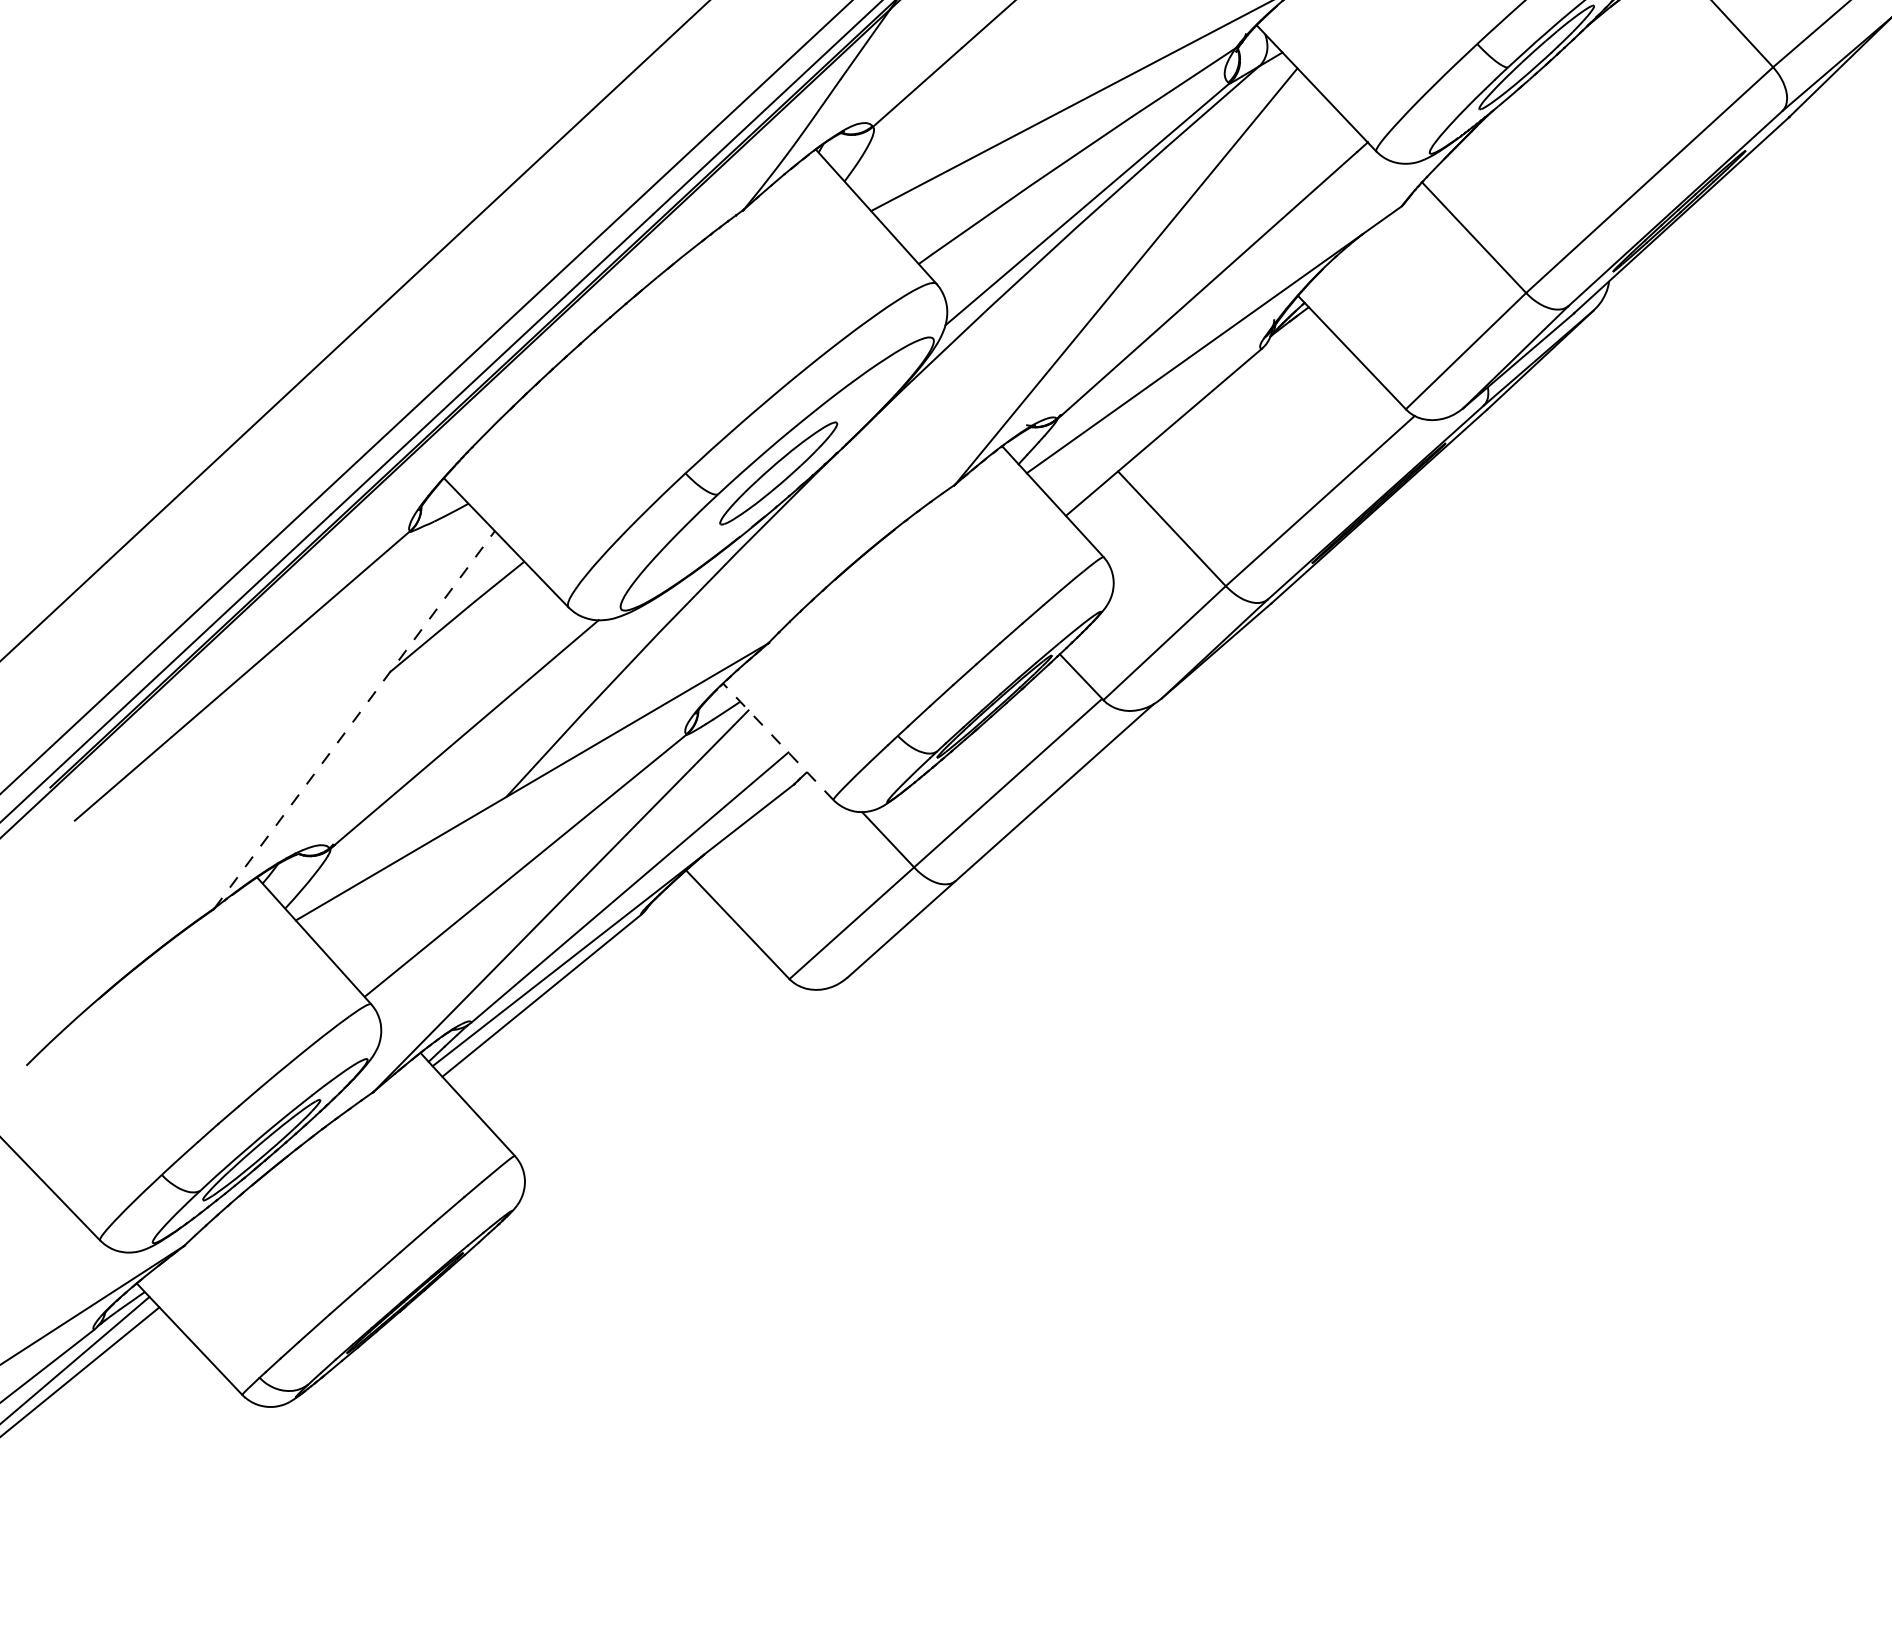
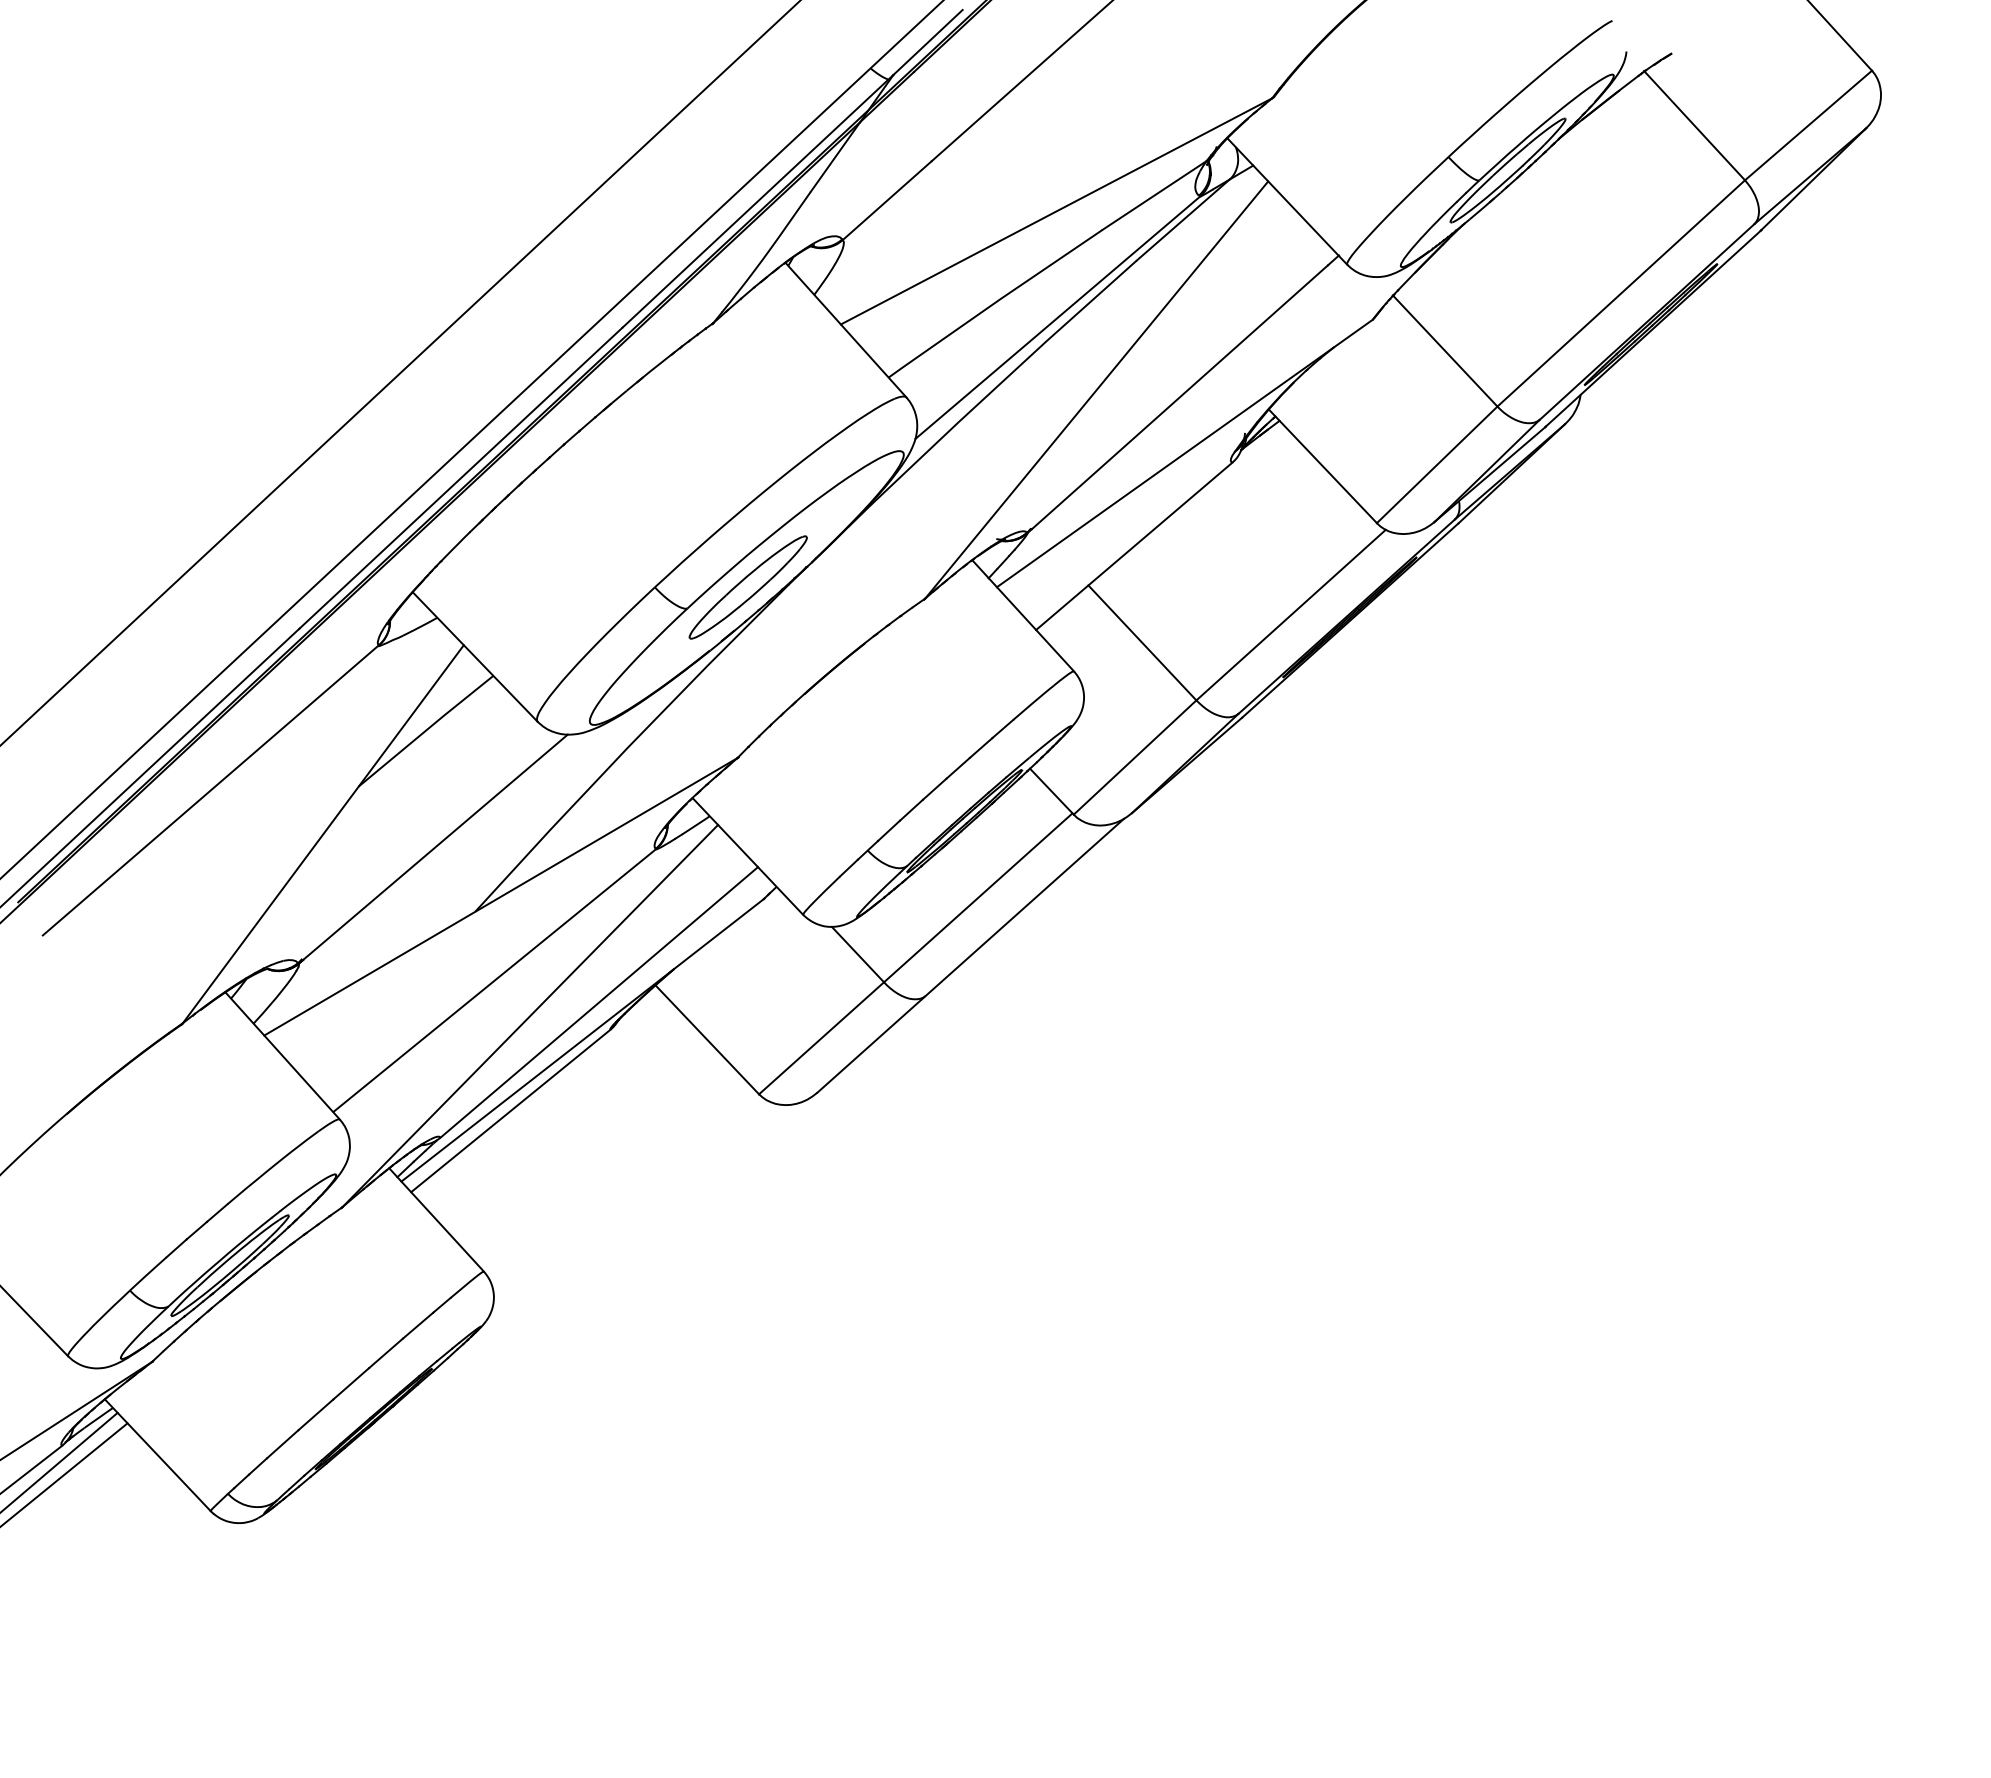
line: (354, 718) -> (323, 833), dashed -> solid
line: (777, 741) -> (747, 856), dashed -> solid

